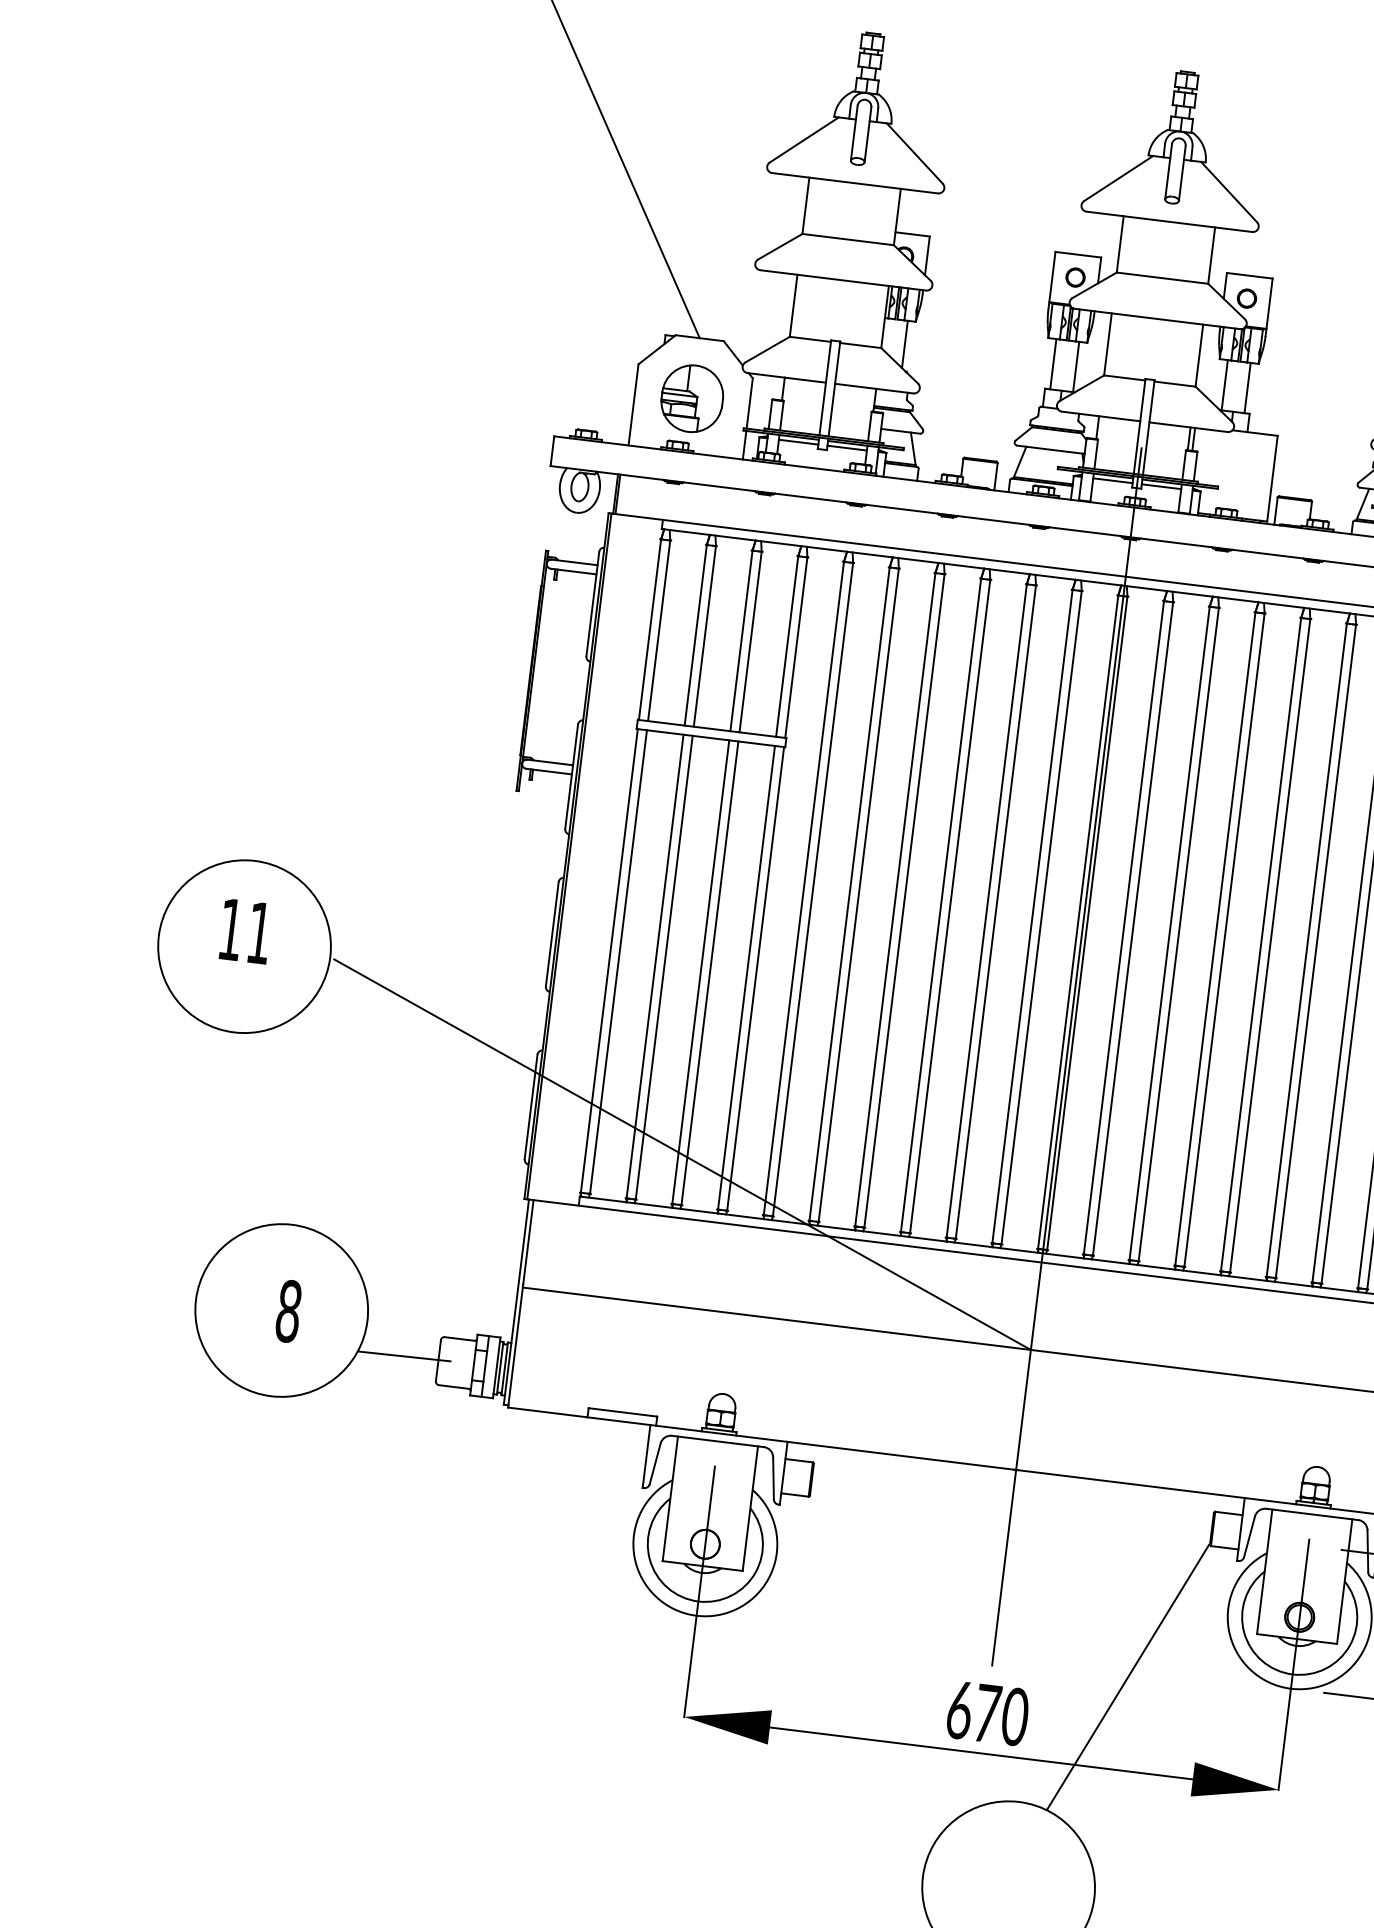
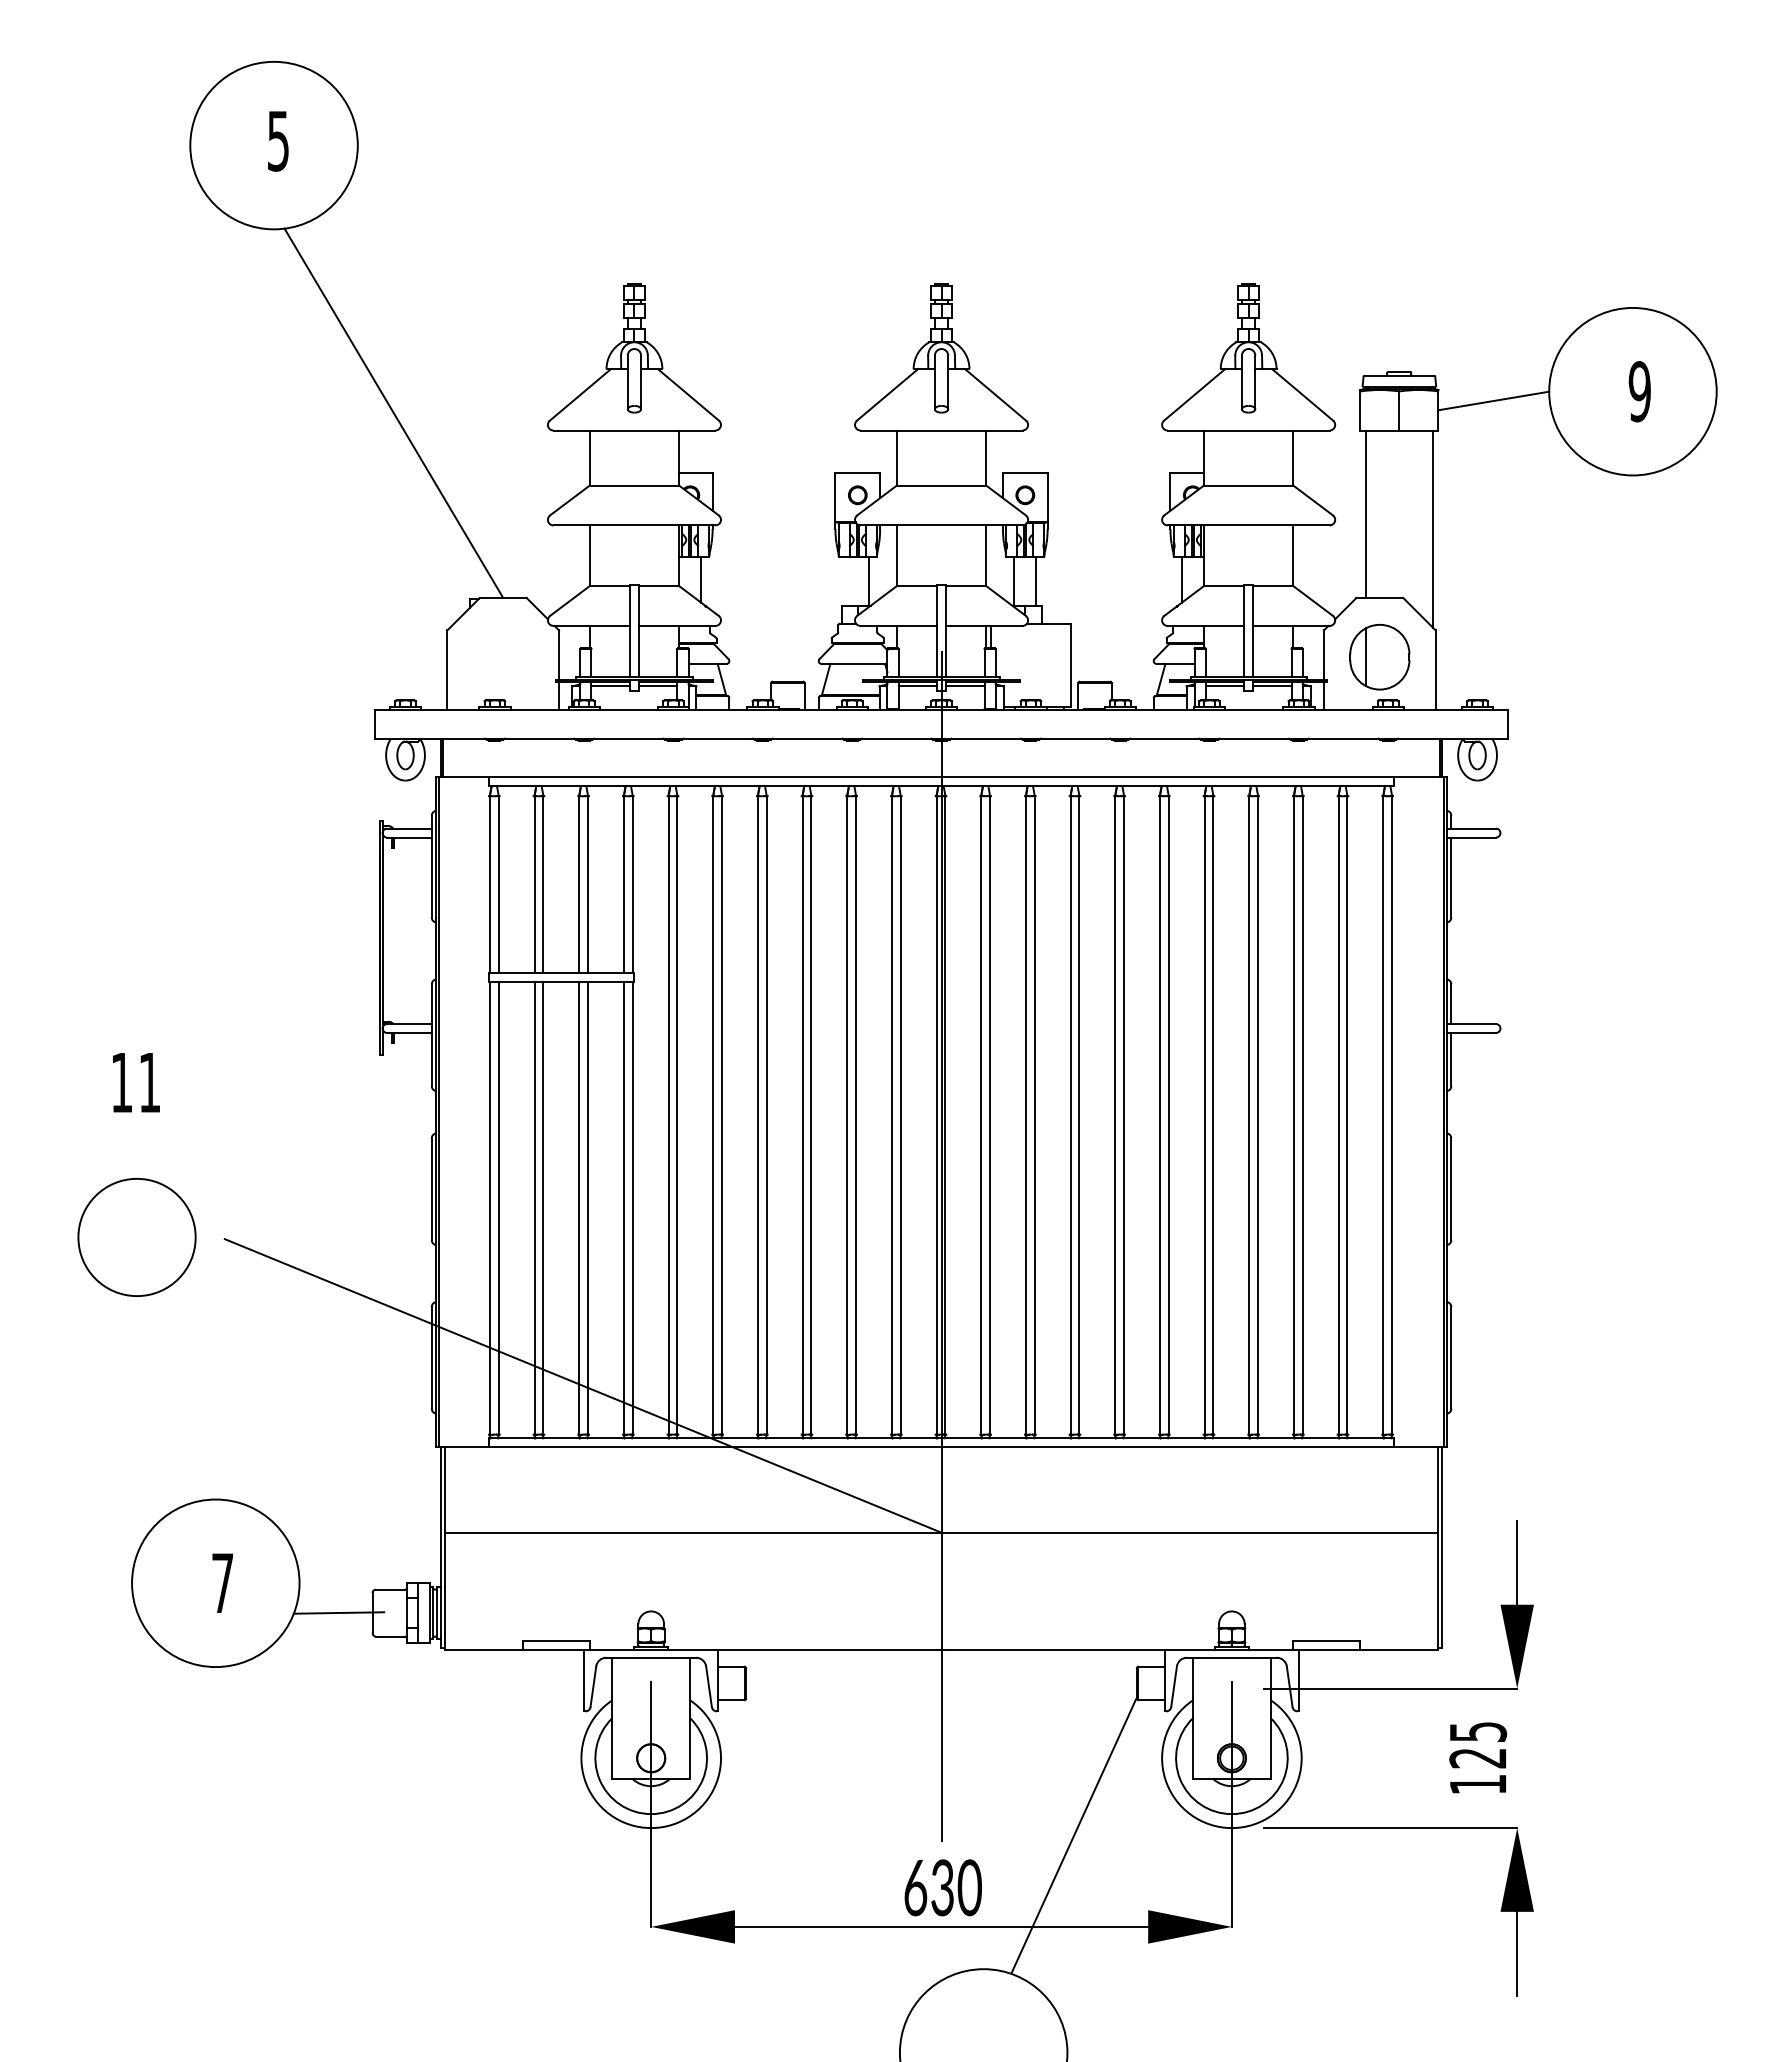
line: (1053, 363) -> (846, 580), removed
part: (691, 397) -> (502, 656), removed
text: (245, 931) -> (136, 1082), moved
circle: (244, 946) -> (136, 1237), size x0.7
text: (288, 1310) -> (222, 1582), 8 -> 7
text: (987, 1713) -> (942, 1887), 670 -> 630

